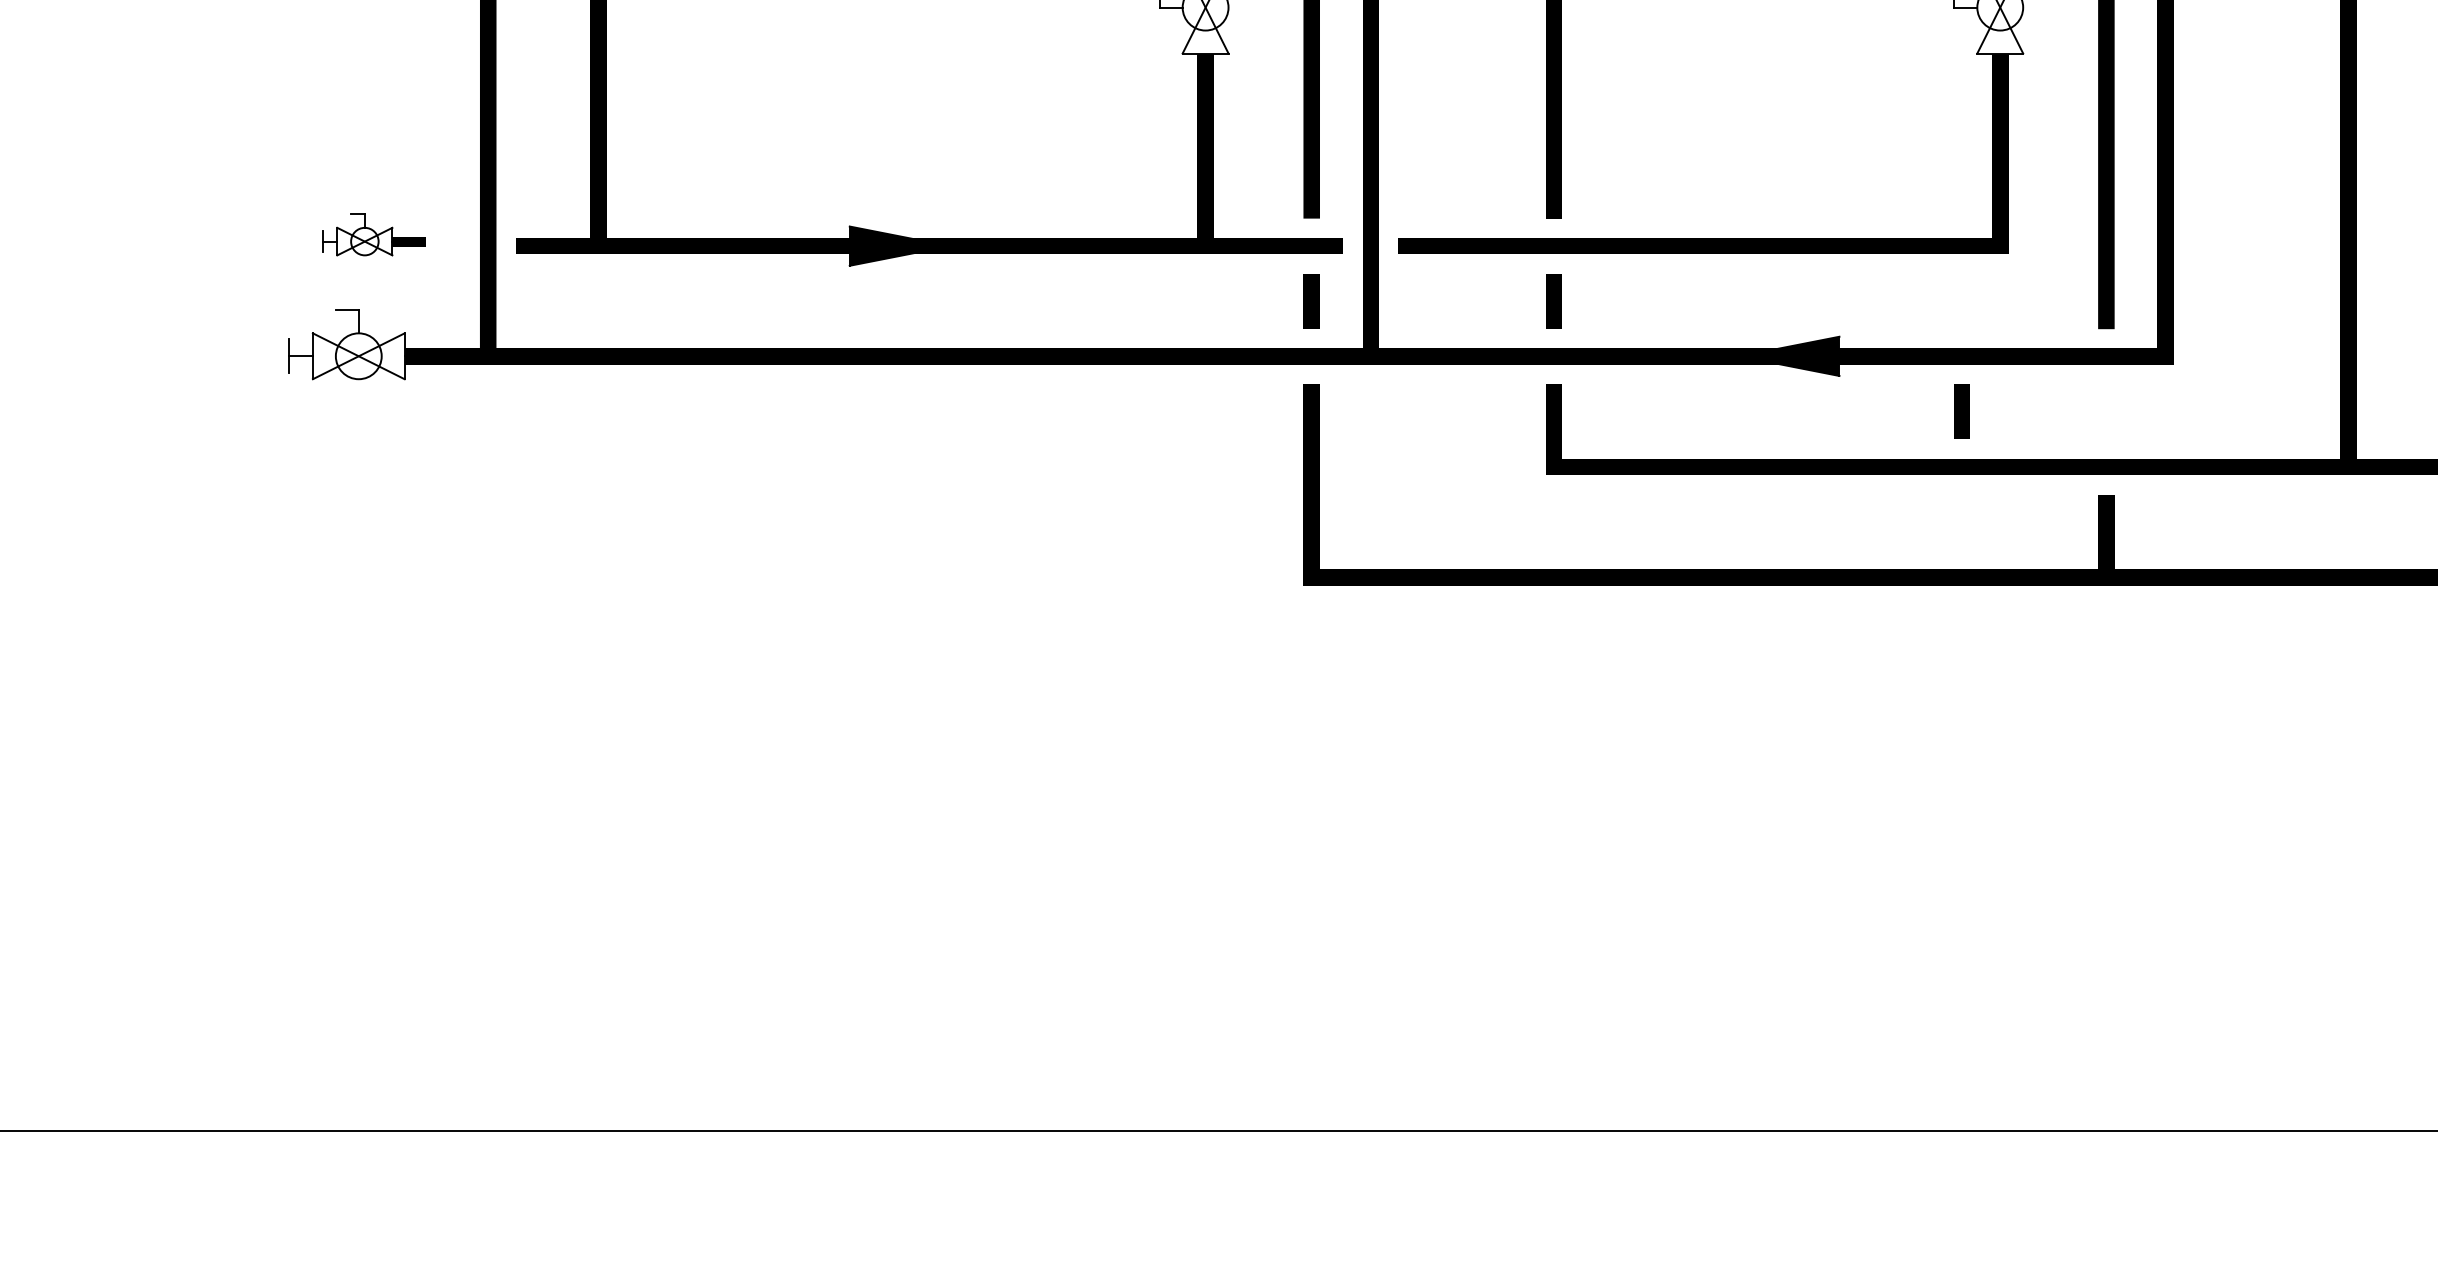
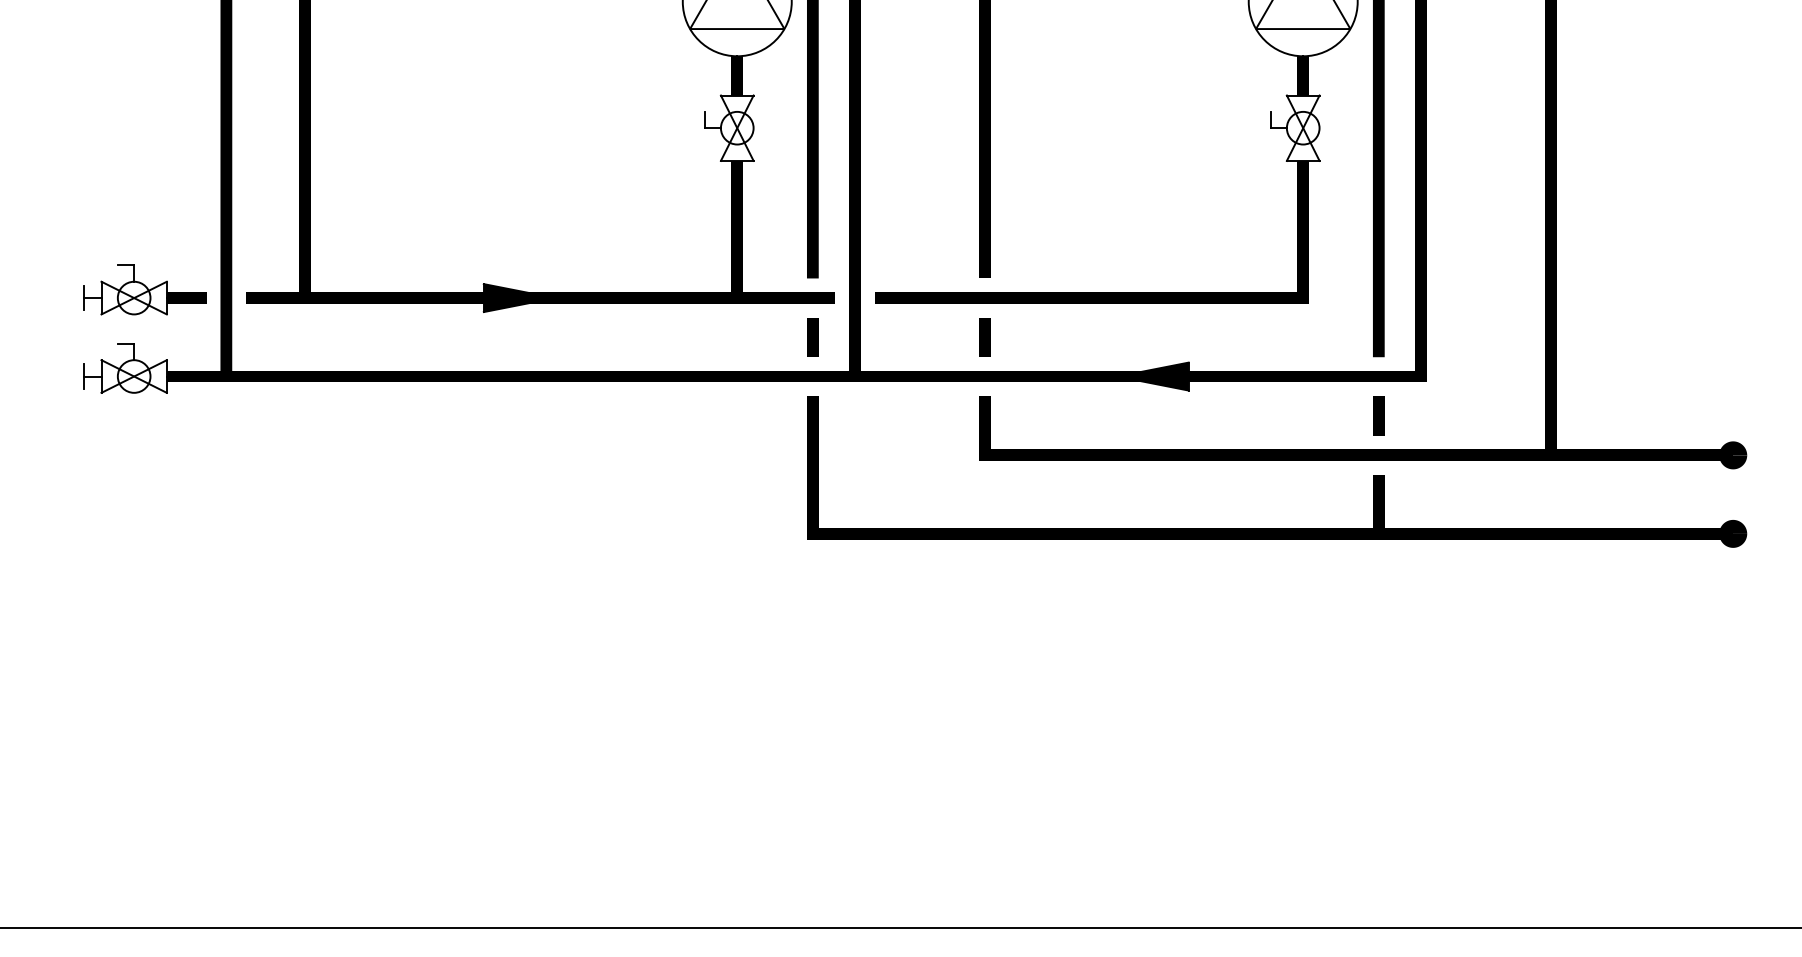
part: (373, 234) -> (144, 289), size x1.67
line: (1961, 411) -> (1378, 415), moved

